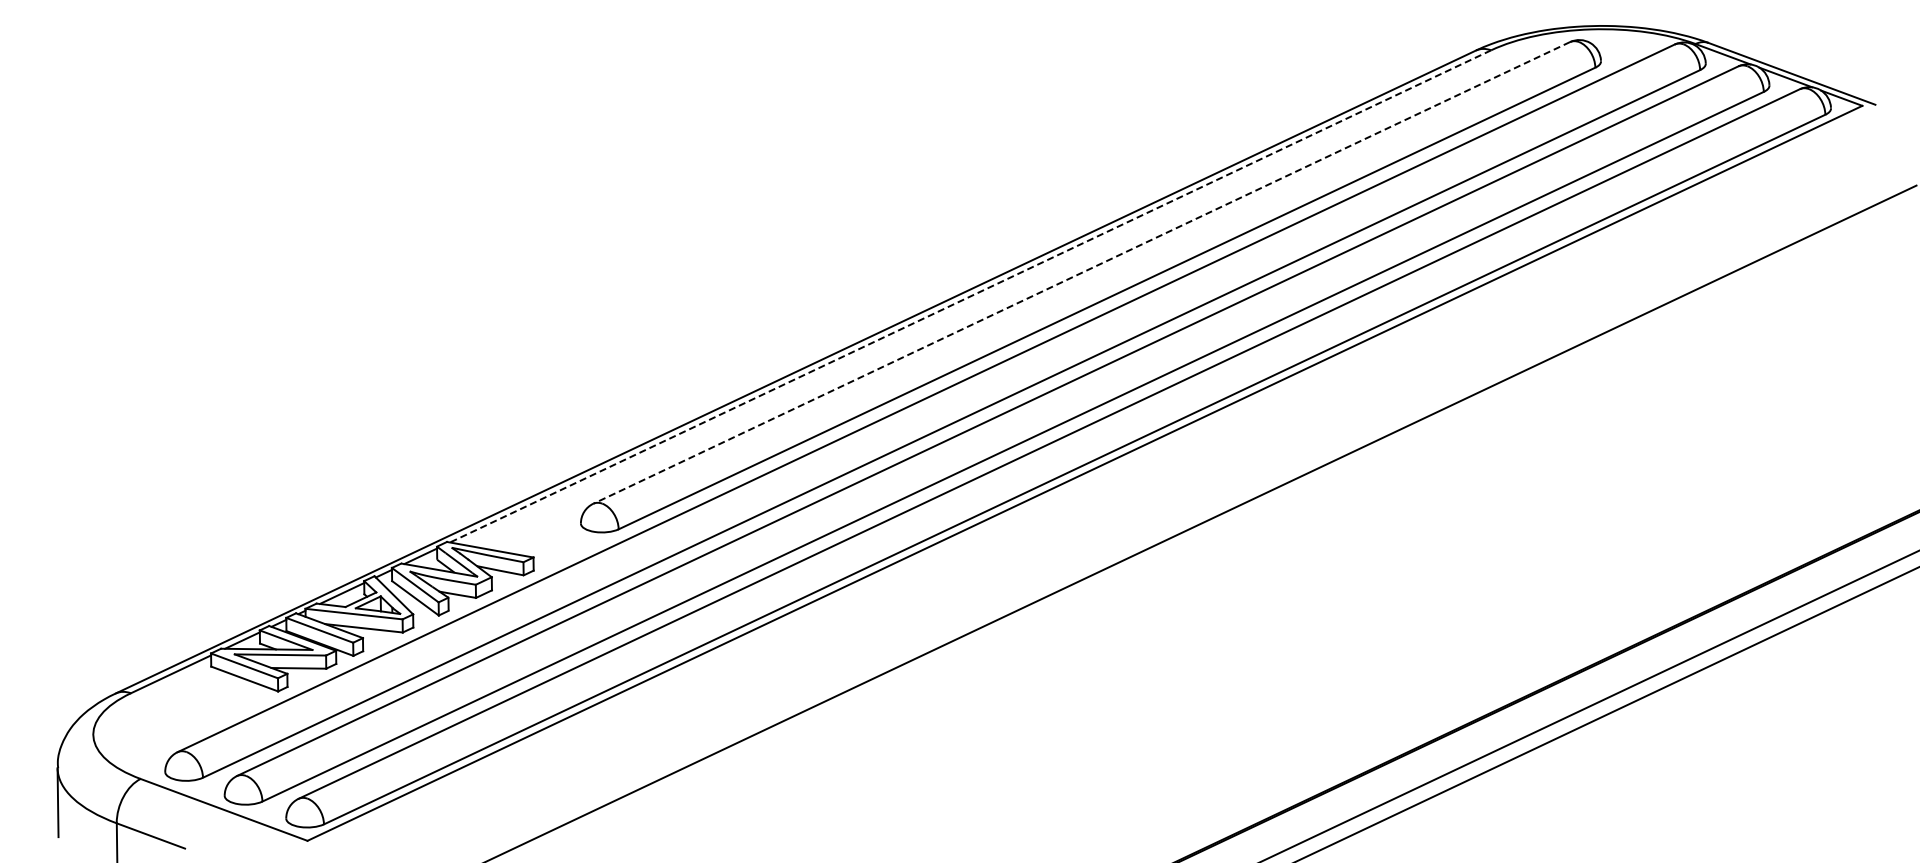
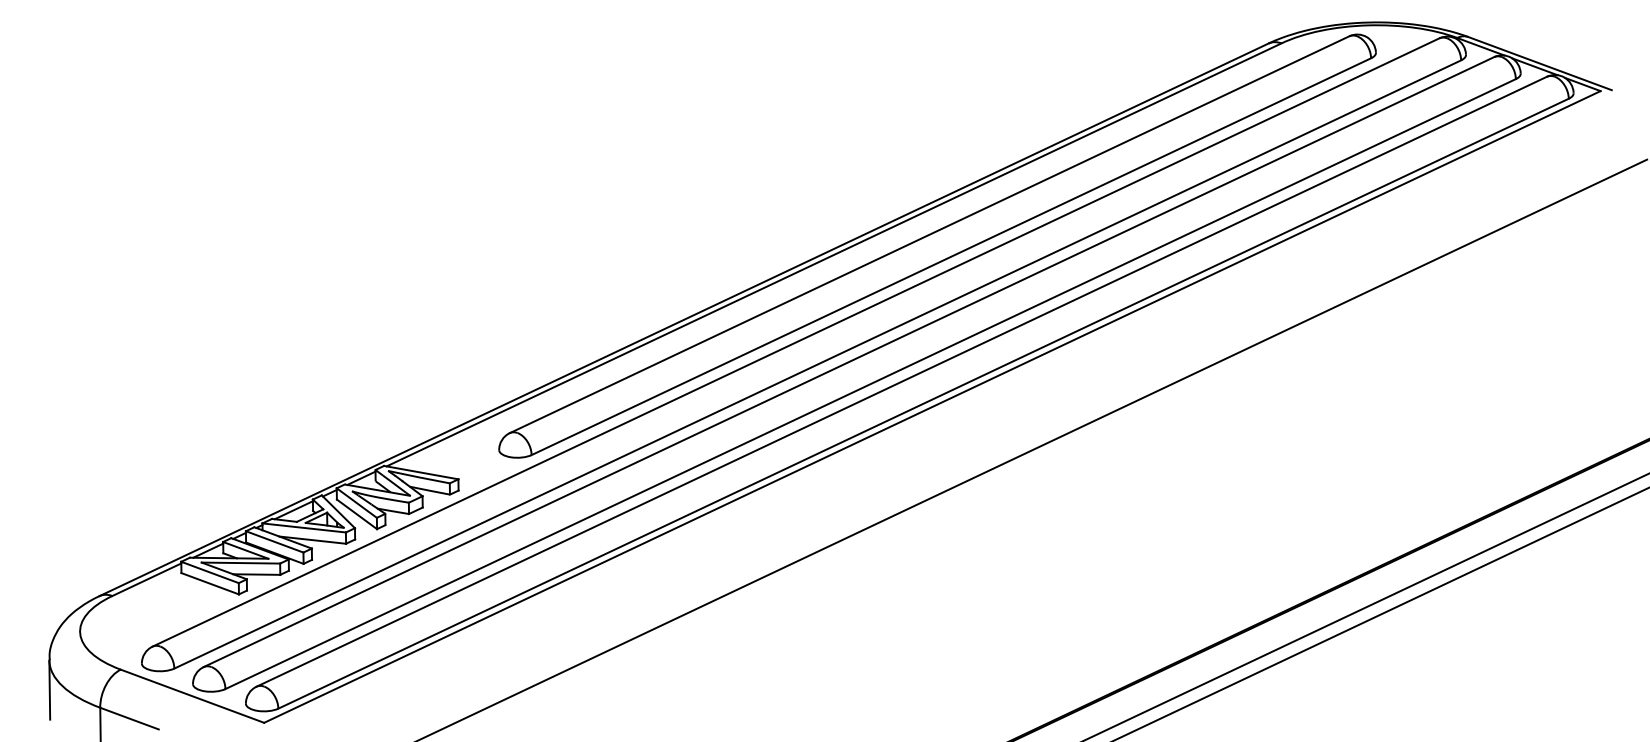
line: (1081, 273) -> (929, 235), dashed -> solid
line: (970, 296) -> (834, 254), dashed -> solid

